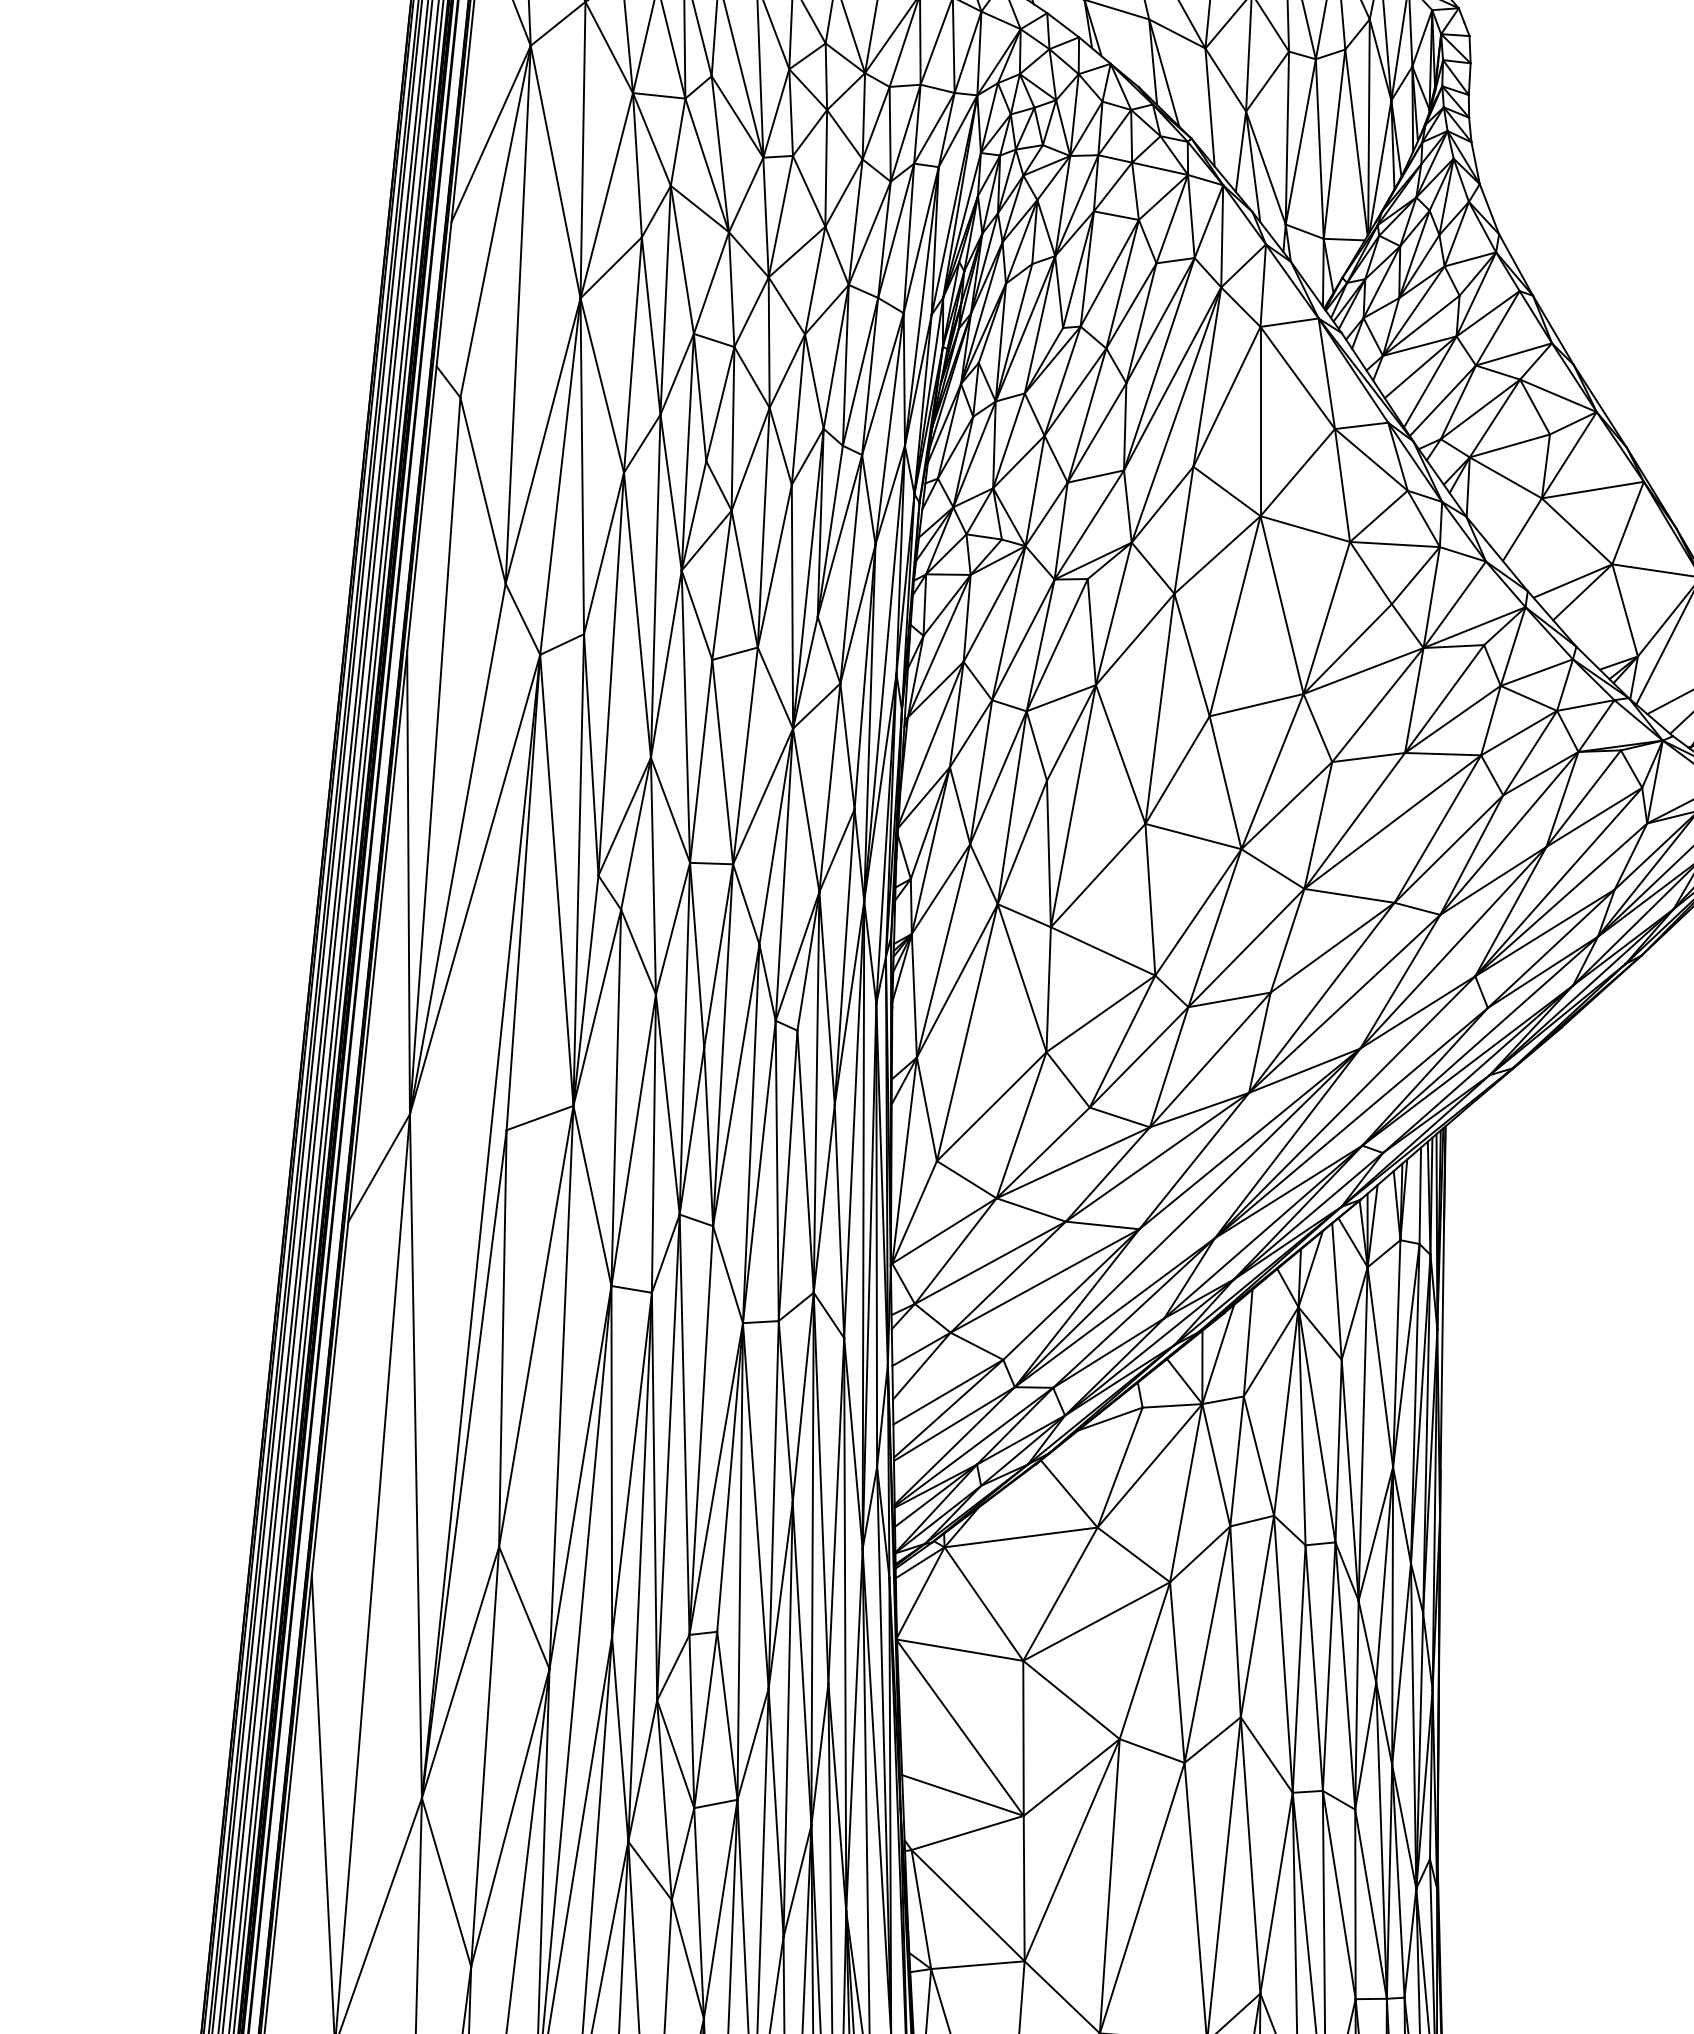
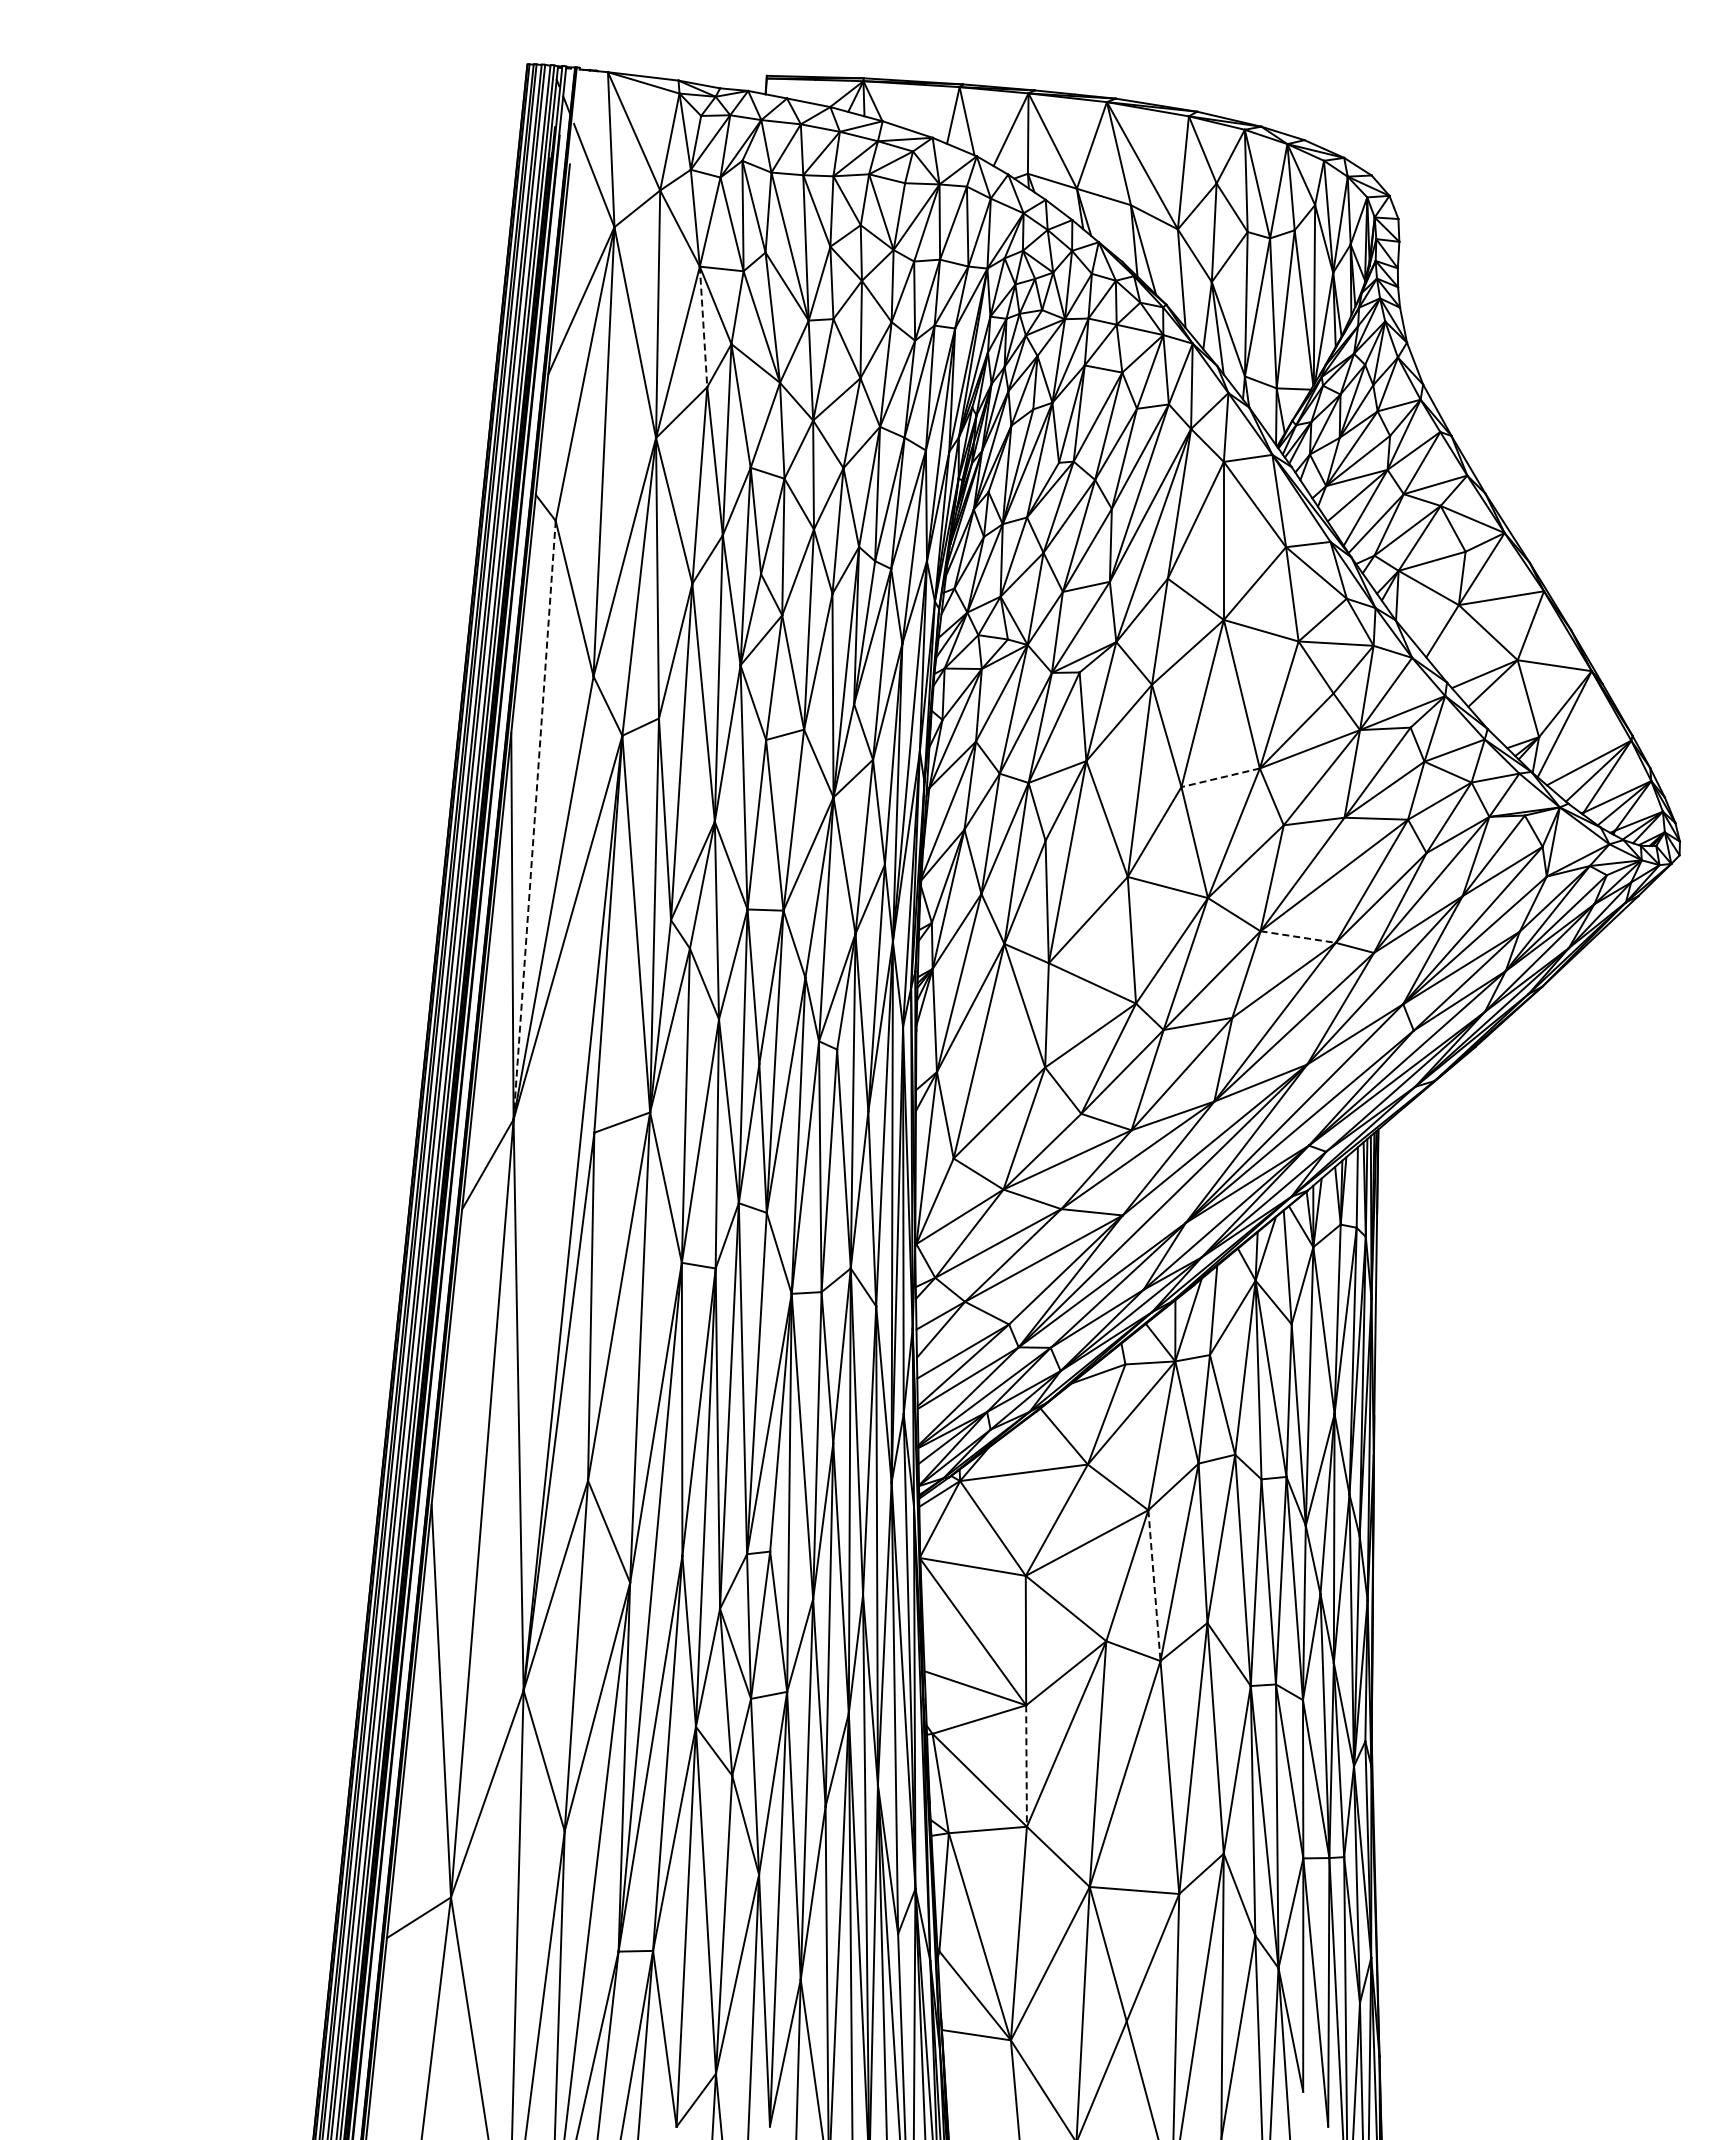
line: (637, 165) -> (703, 327), solid -> dashed
line: (1256, 704) -> (1220, 777), solid -> dashed
line: (434, 756) -> (534, 820), solid -> dashed
line: (1349, 896) -> (1298, 937), solid -> dashed
line: (1177, 1672) -> (1154, 1585), solid -> dashed
line: (1024, 1889) -> (1026, 1766), solid -> dashed

